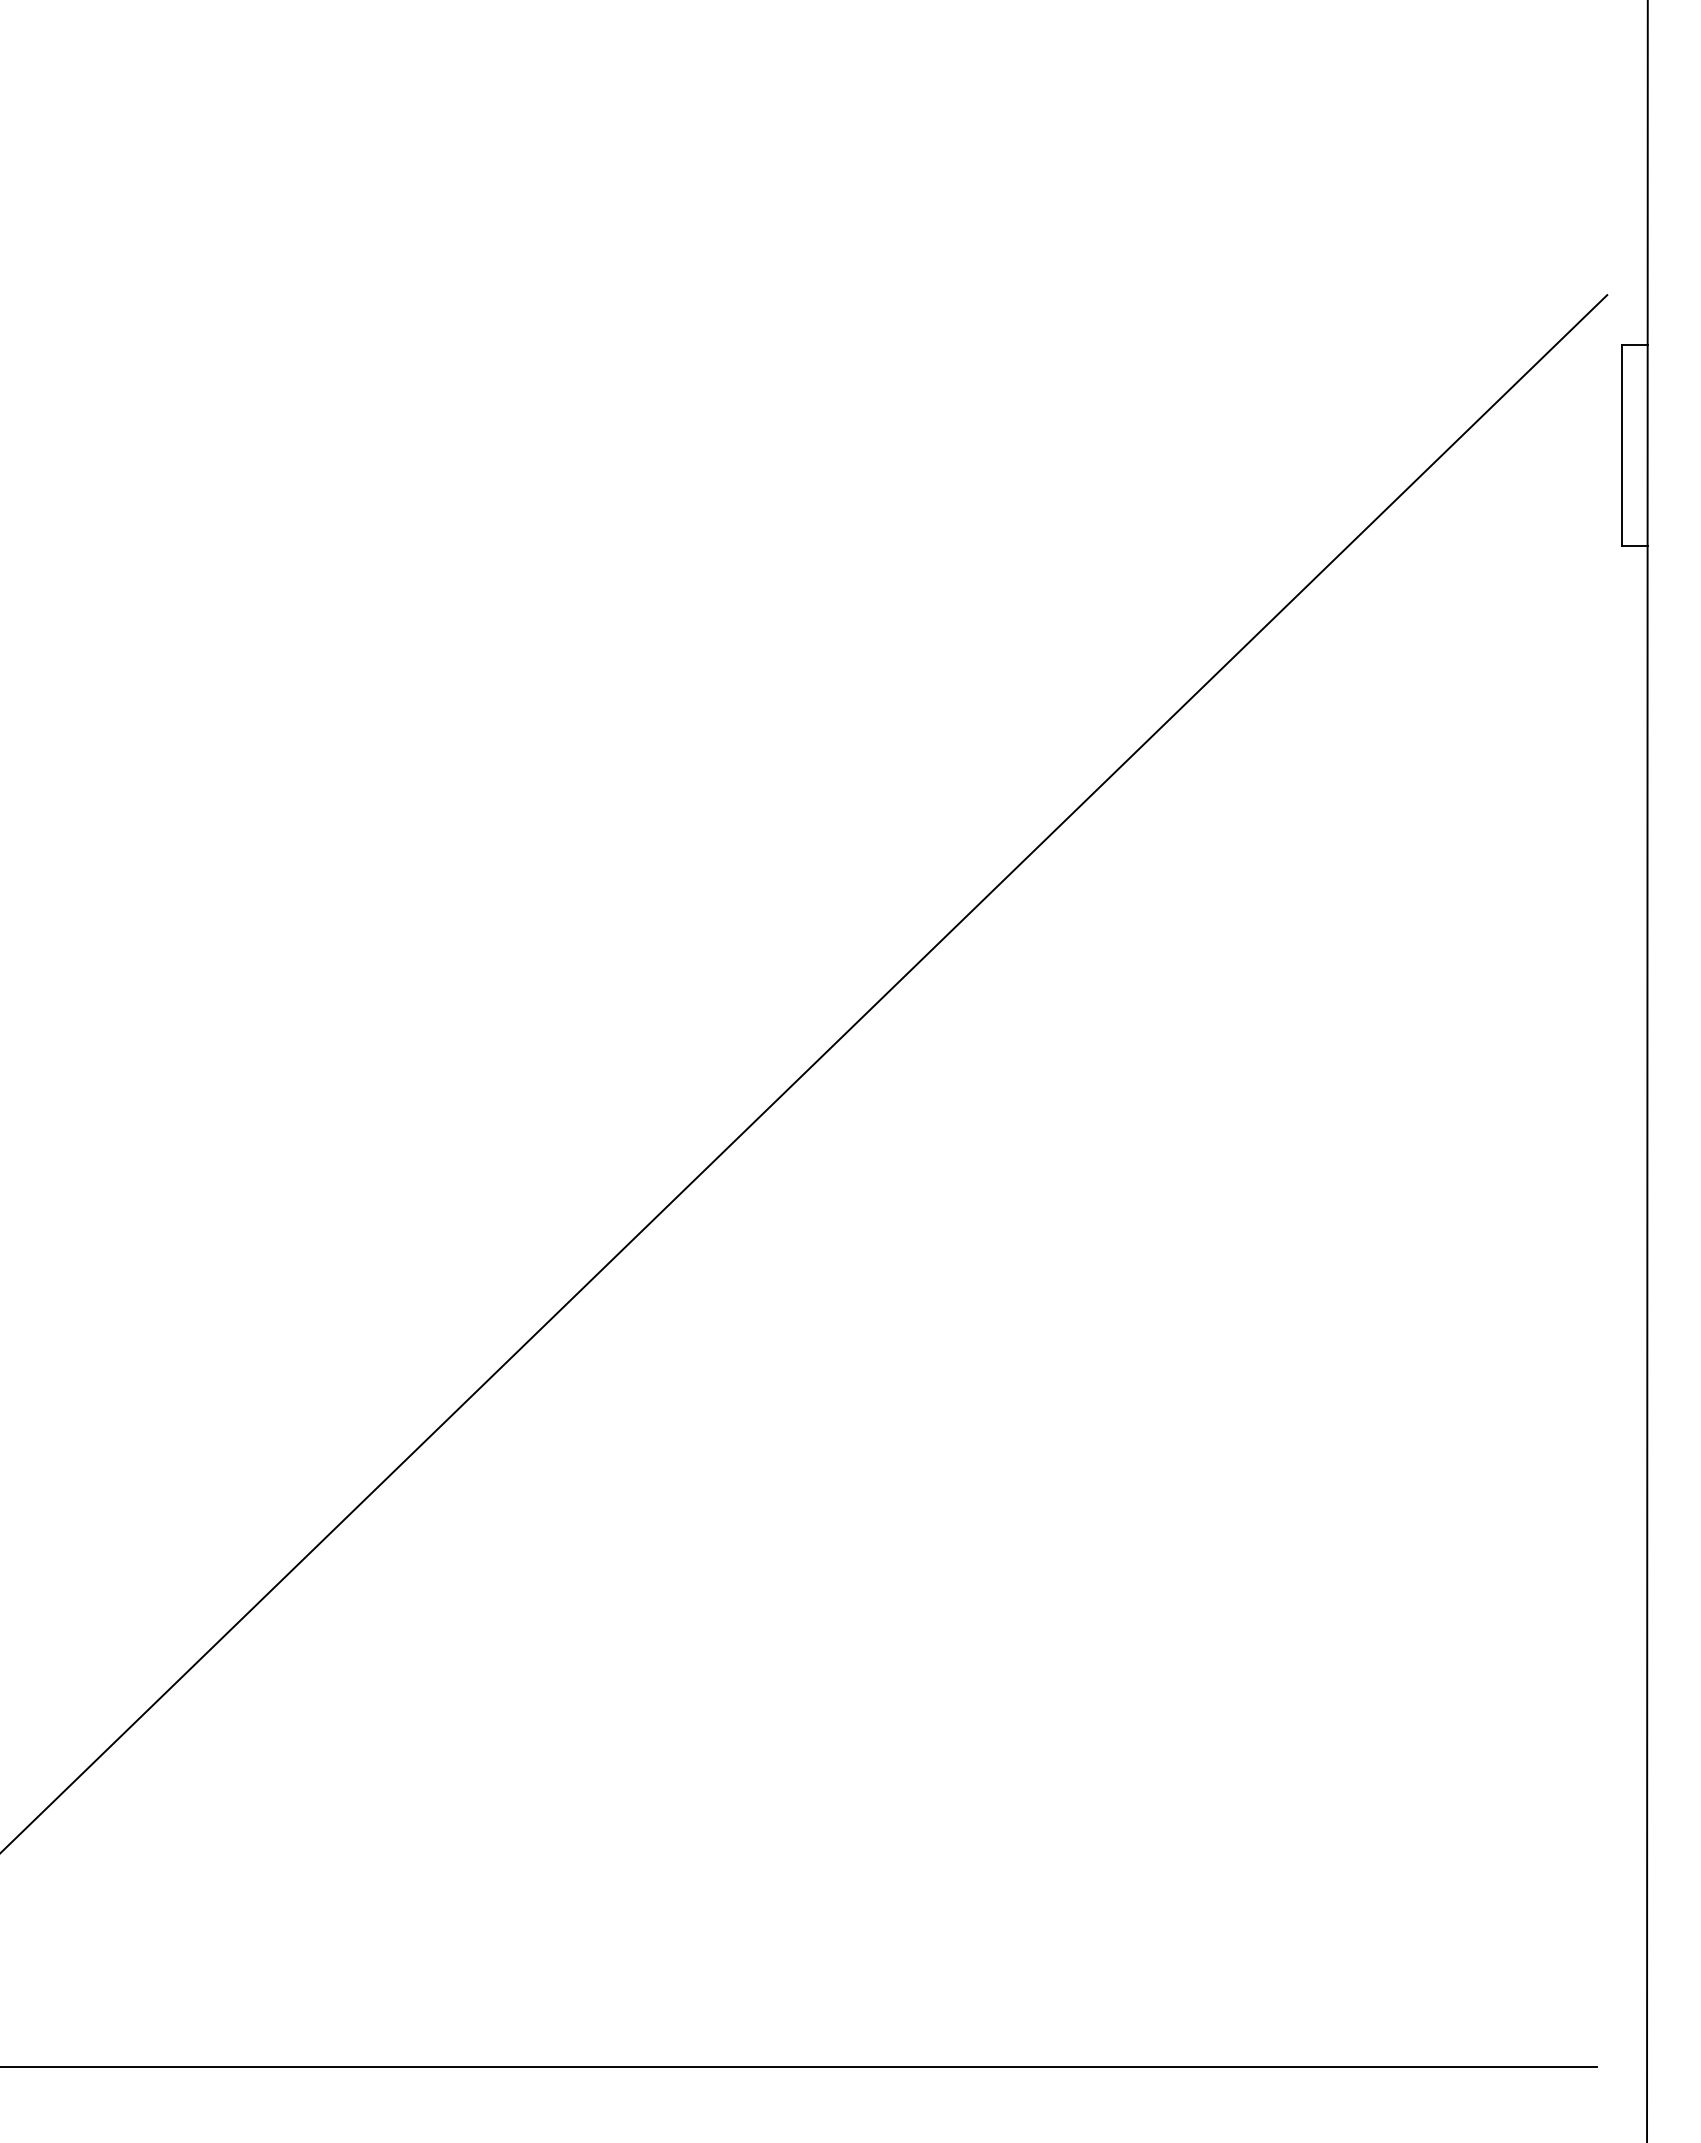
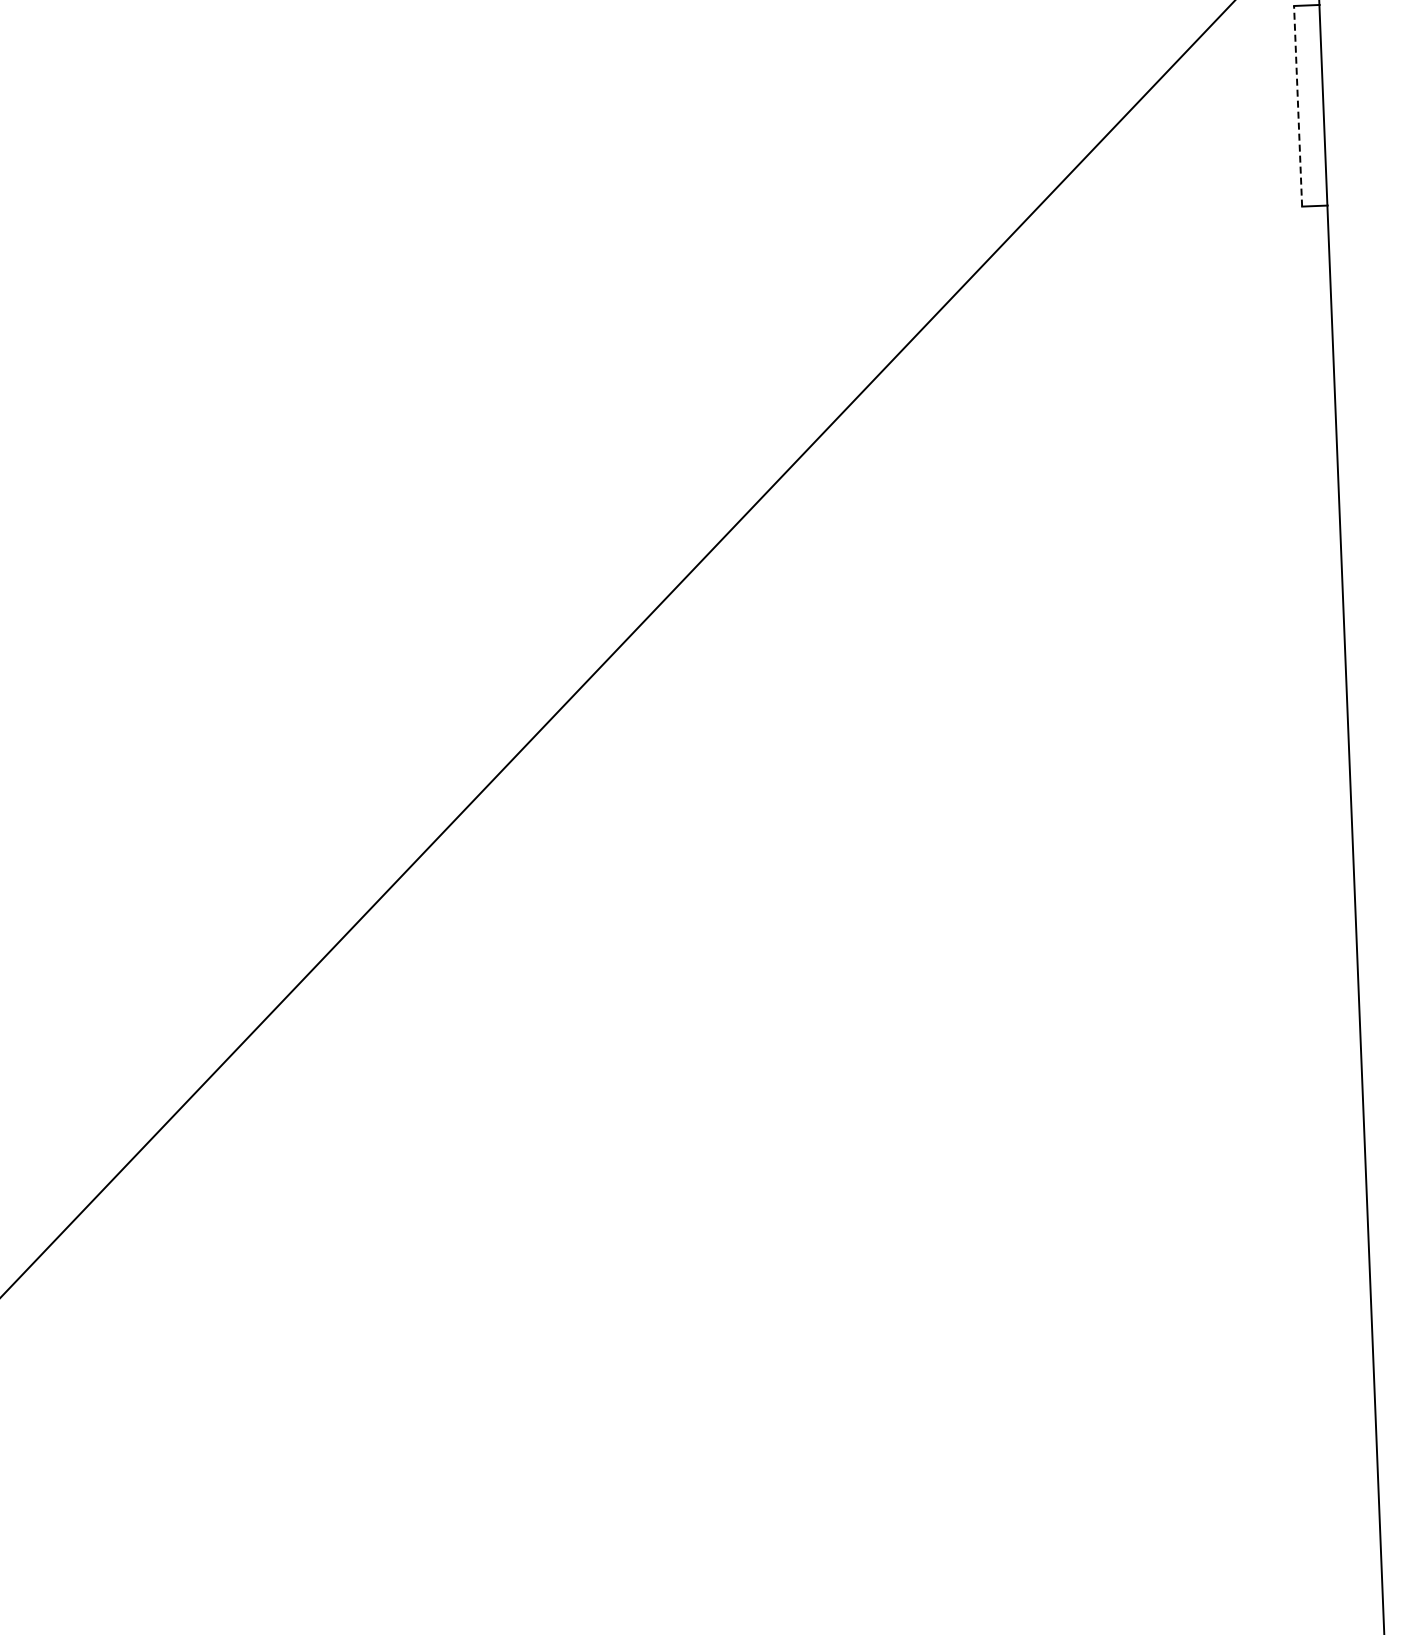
line: (1622, 445) -> (1298, 106), solid -> dashed

